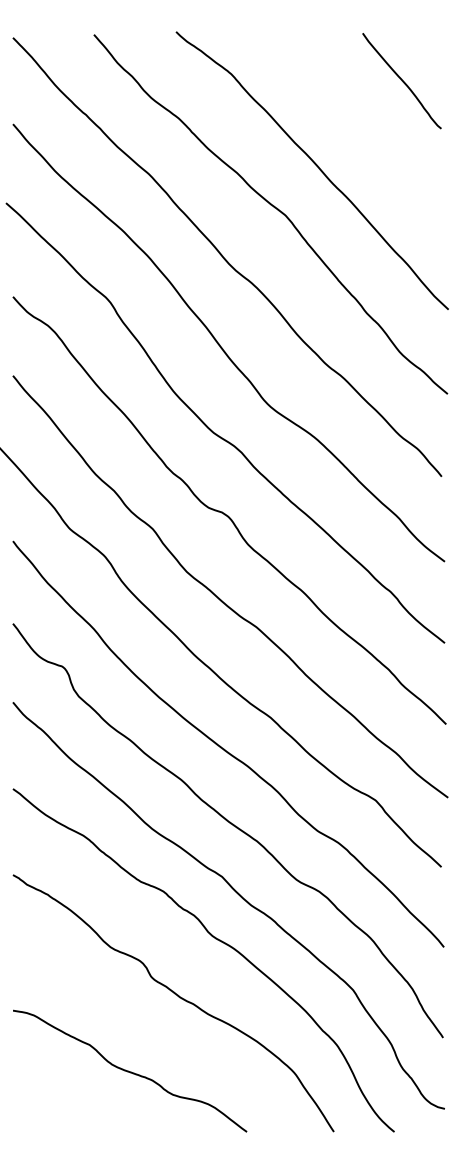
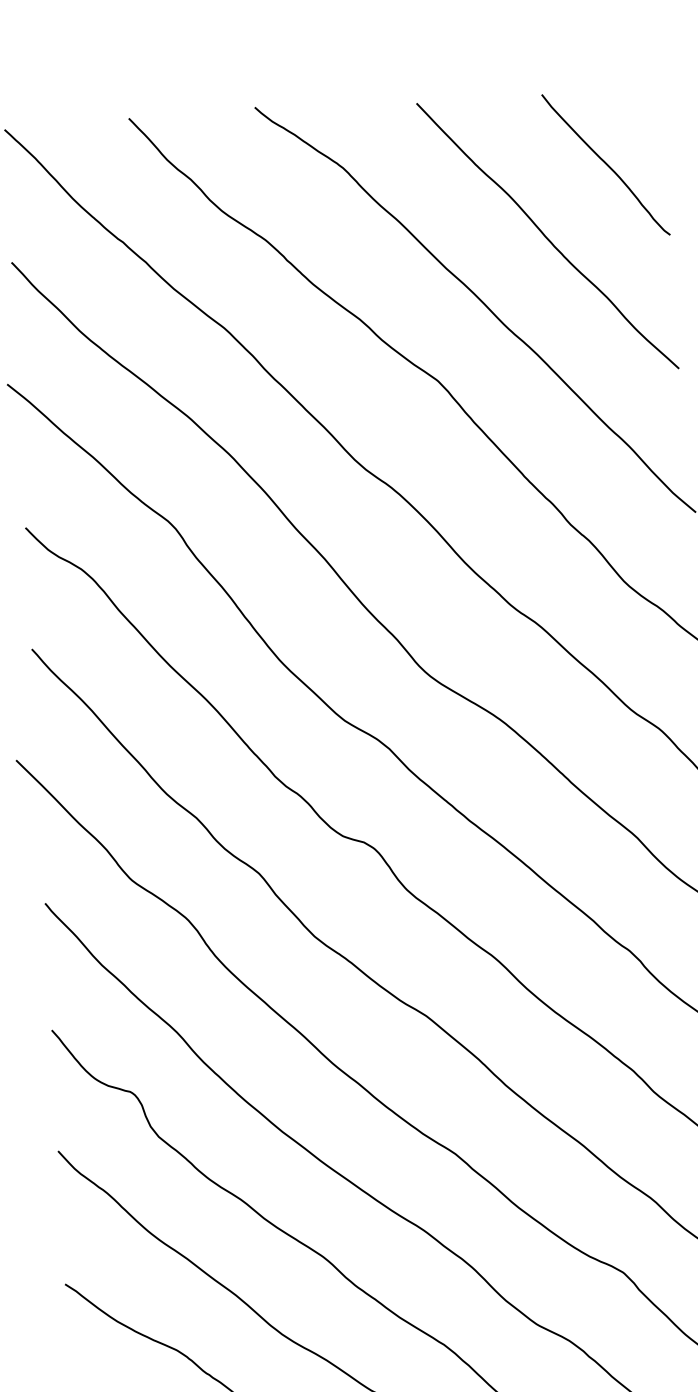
curve: (361, 125) -> (547, 236), added

